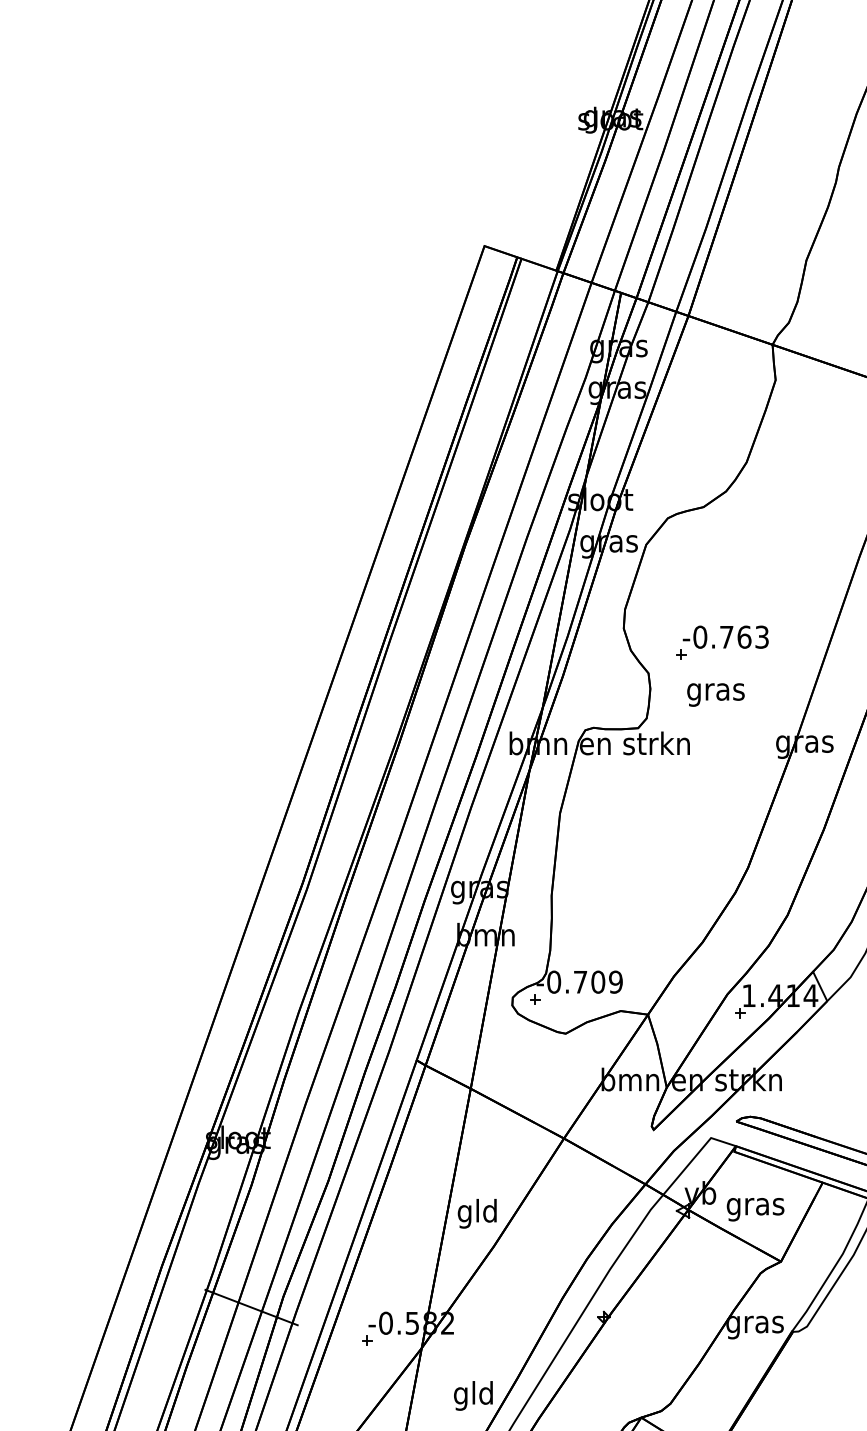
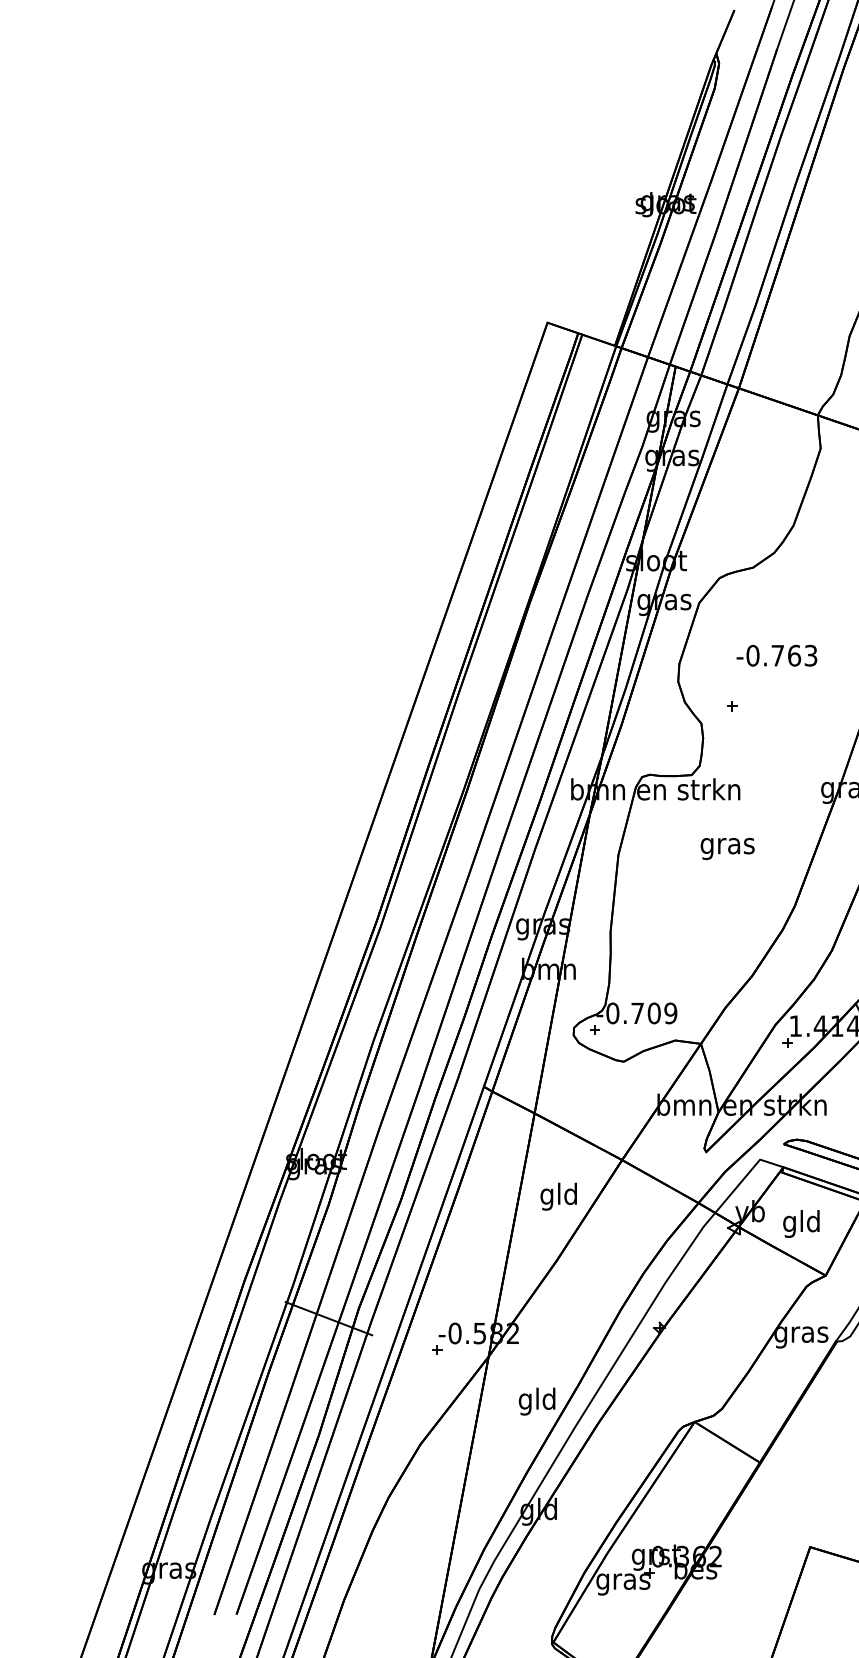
text: (725, 636) -> (776, 655), moved
text: (715, 695) -> (727, 849), moved
text: (755, 1206) -> (801, 1223), gras -> gld
text: (477, 1213) -> (558, 1196), moved

